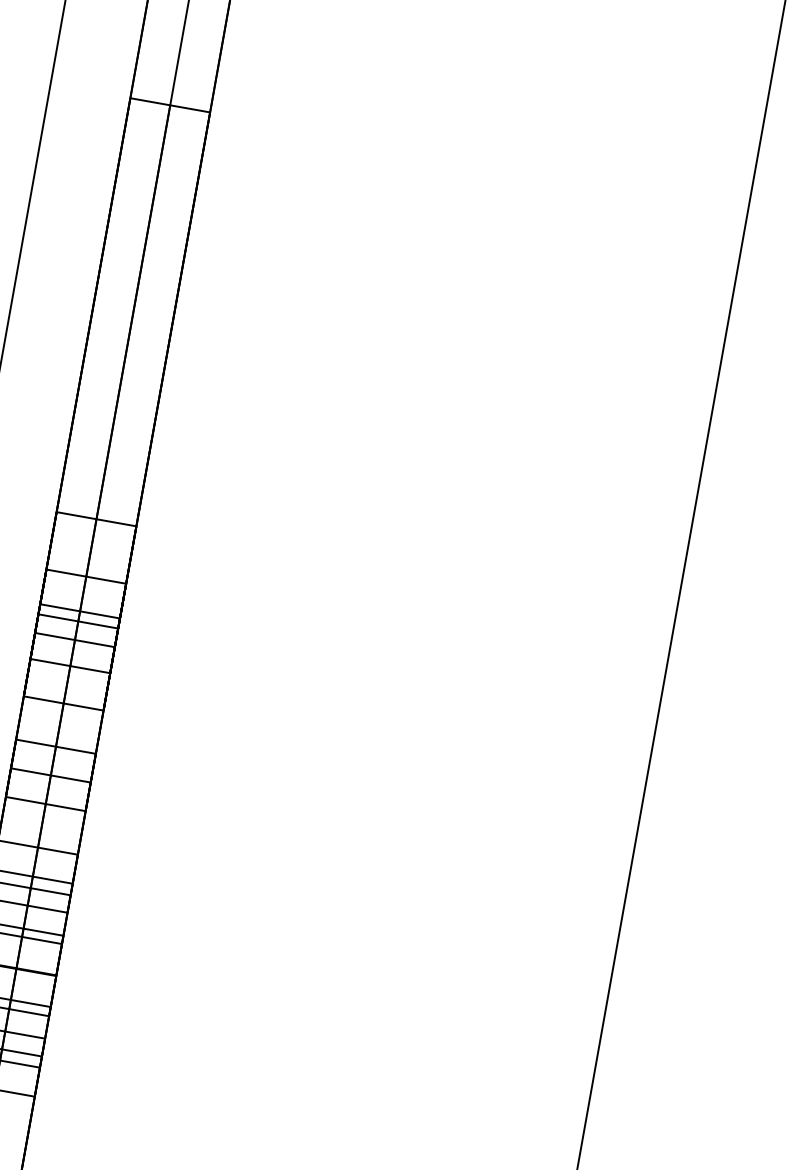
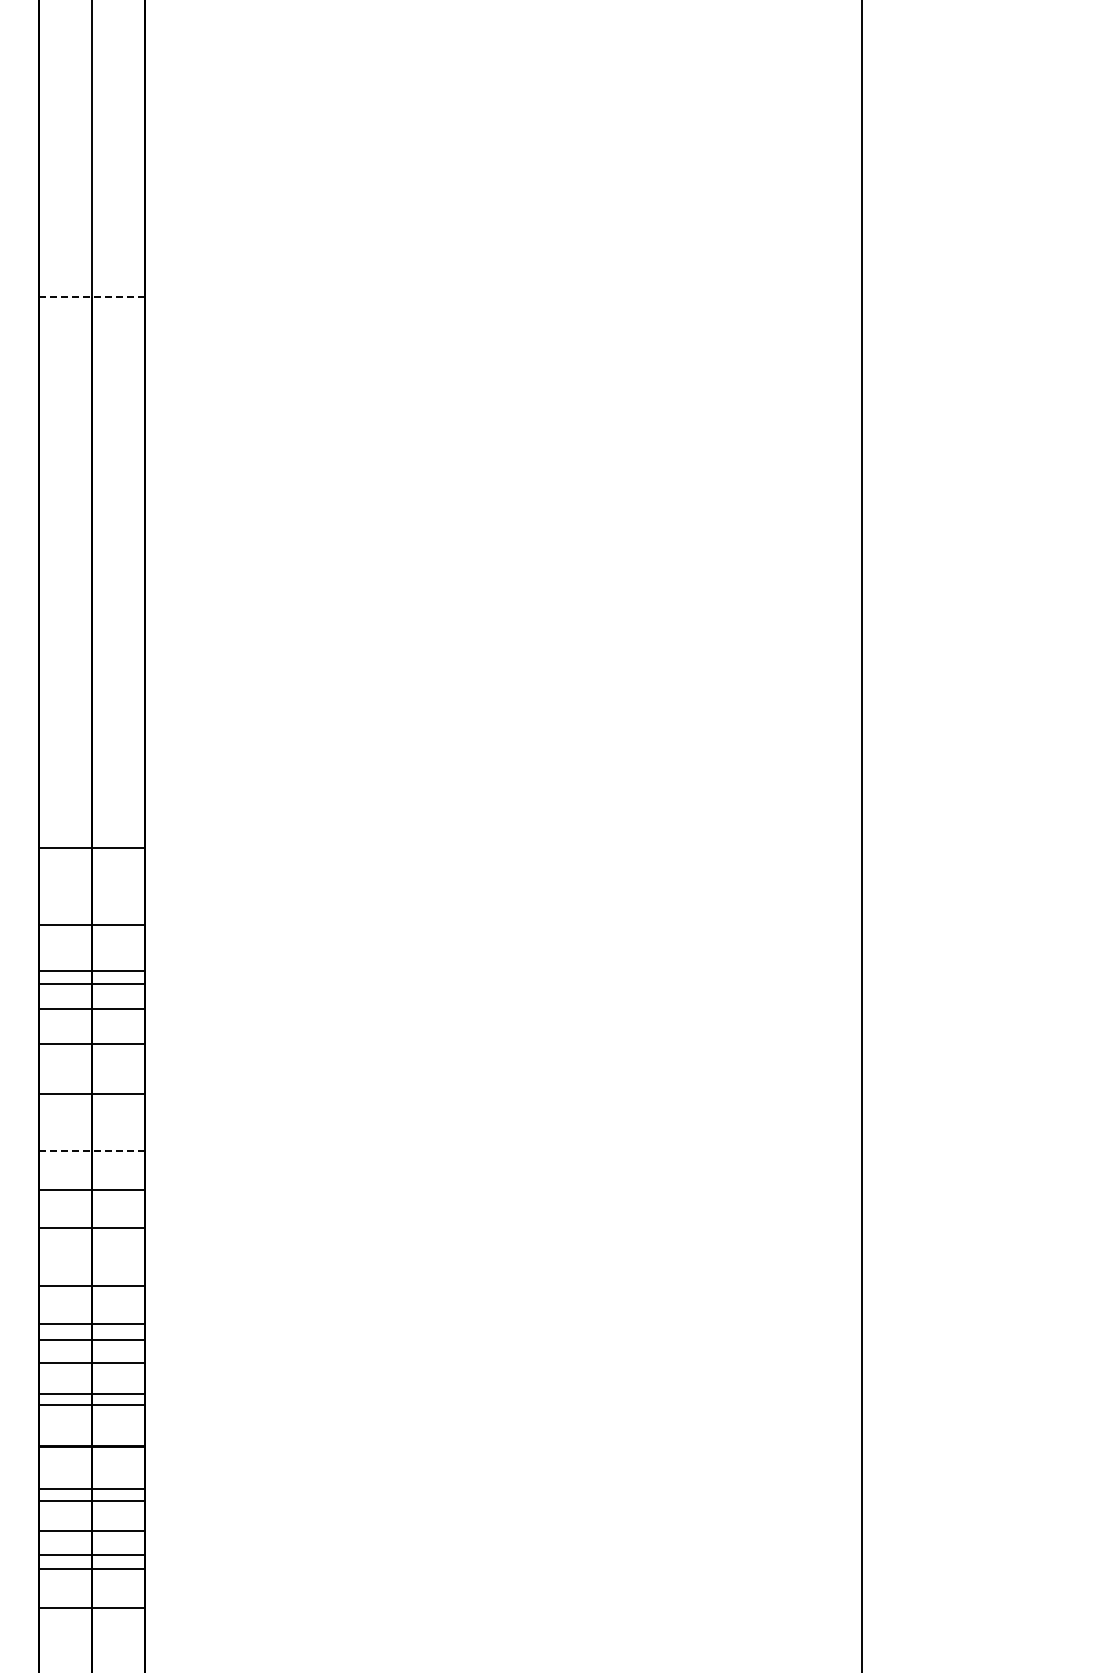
line: (170, 105) -> (91, 296), solid -> dashed
line: (55, 746) -> (91, 1151), solid -> dashed

